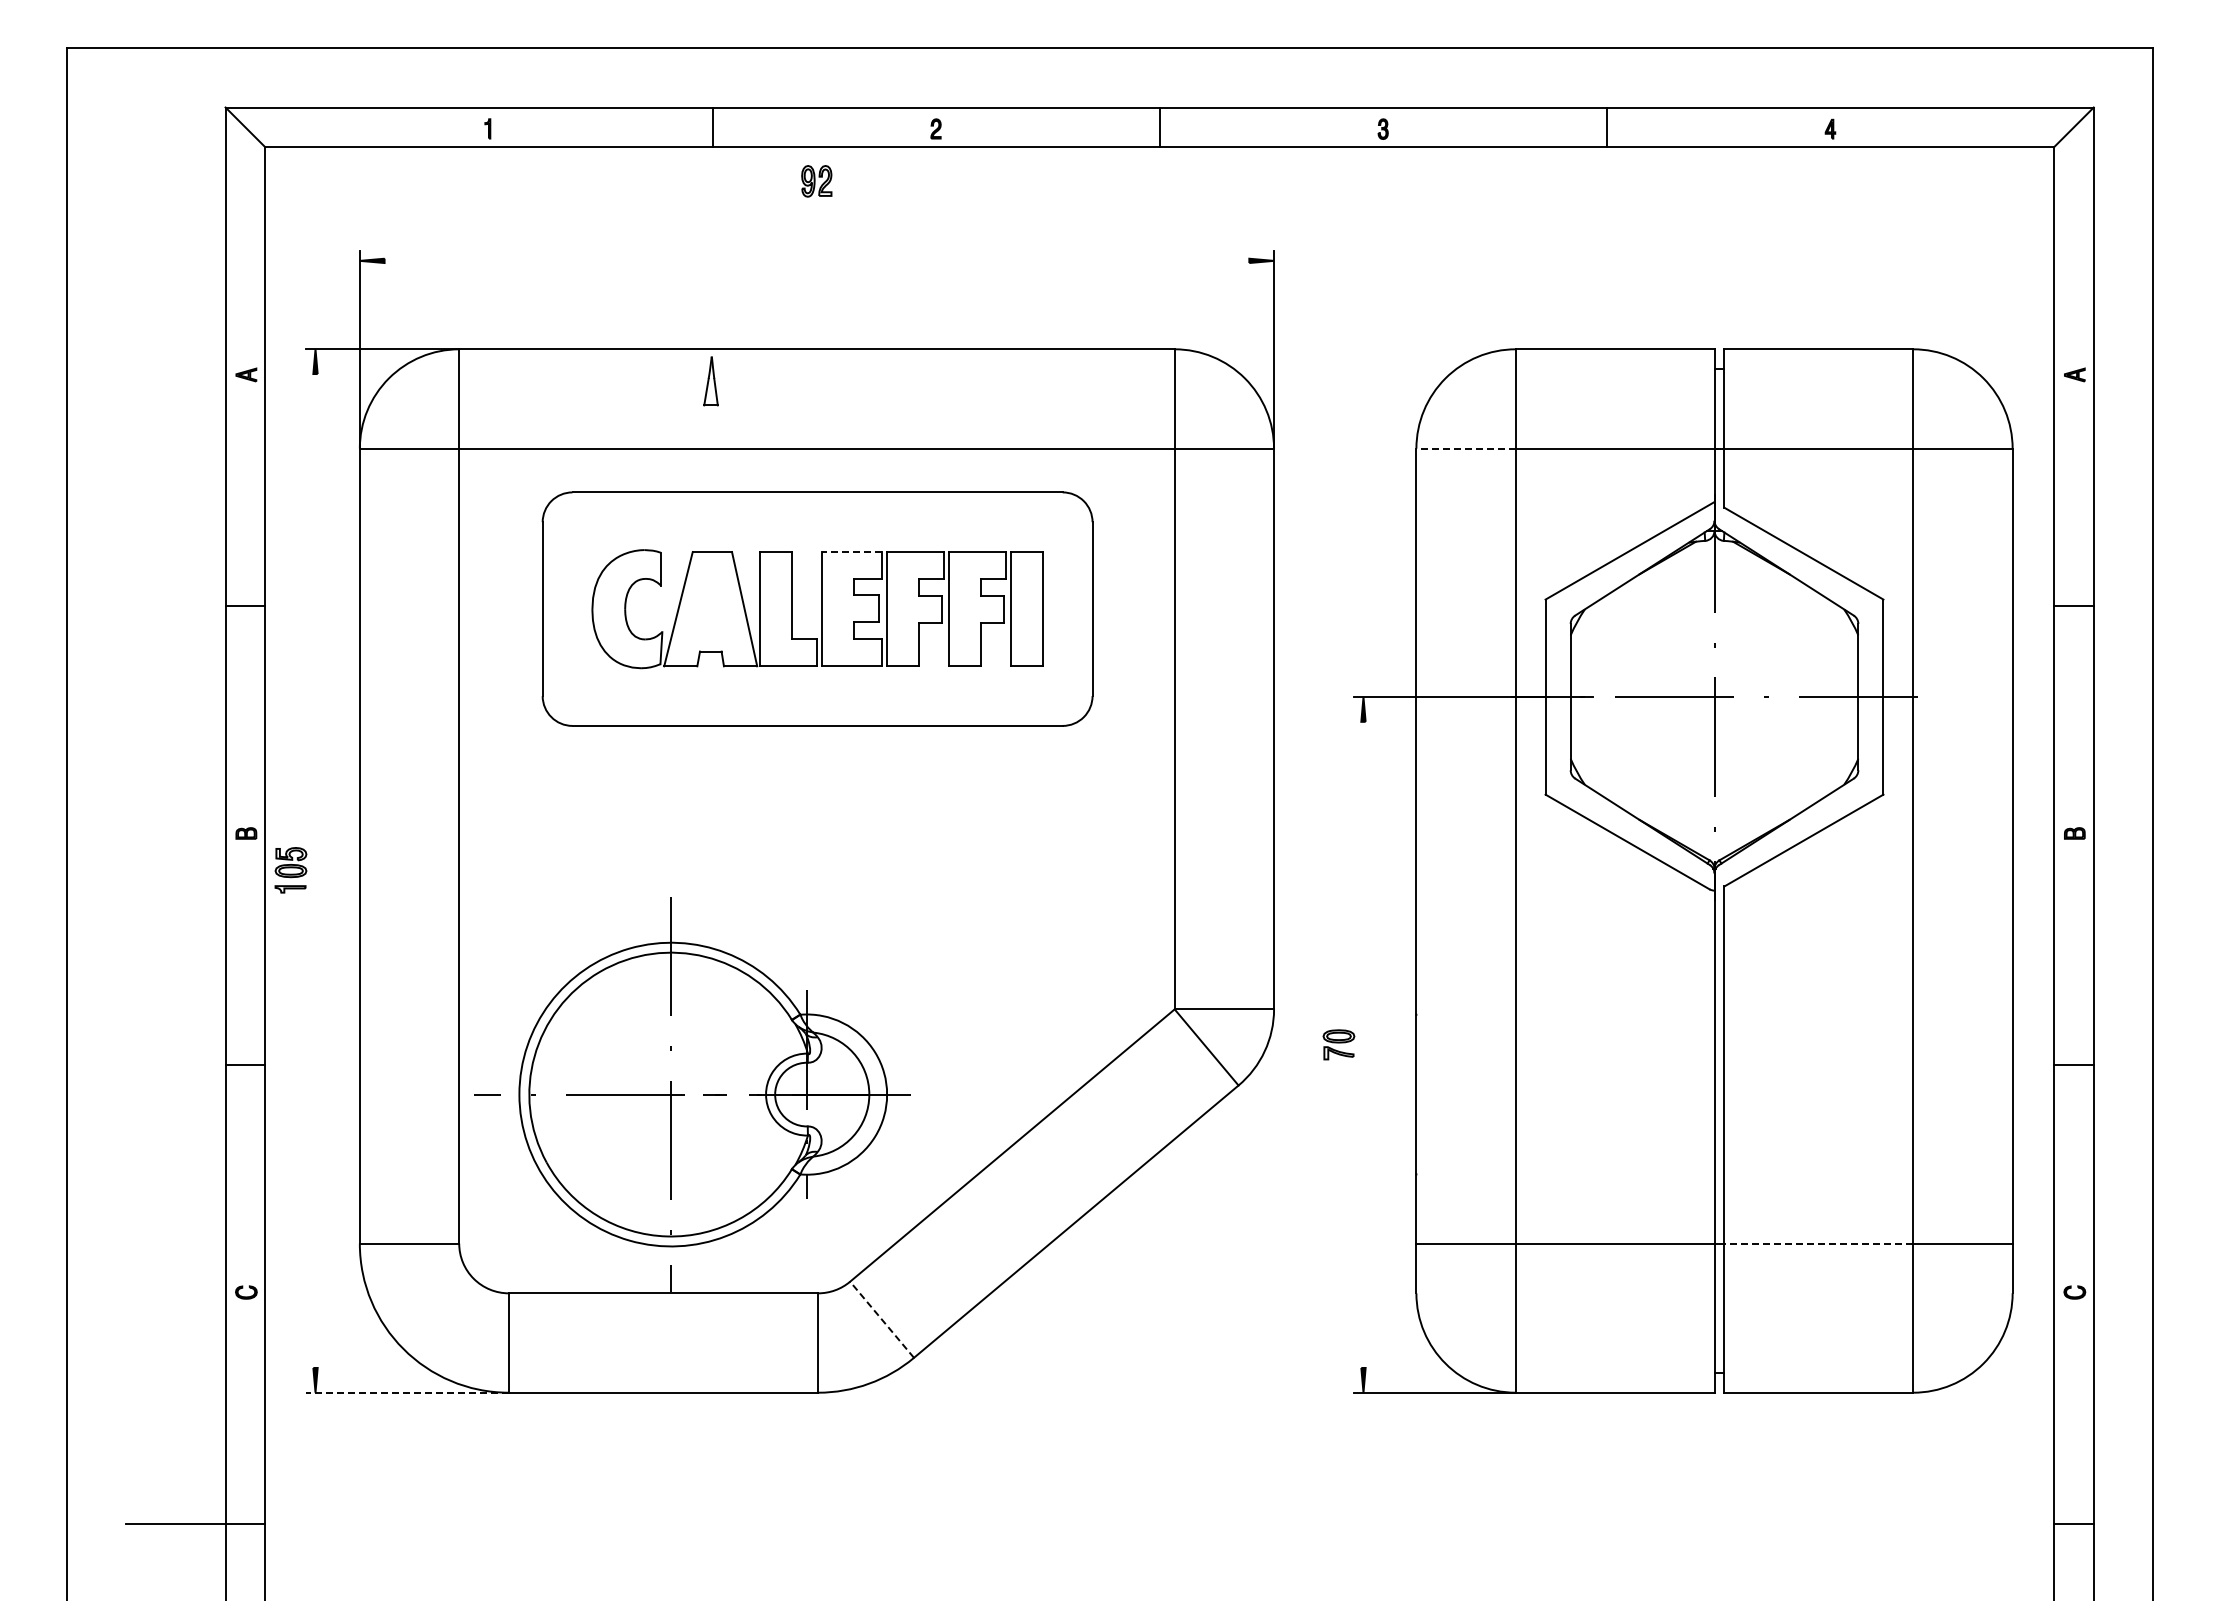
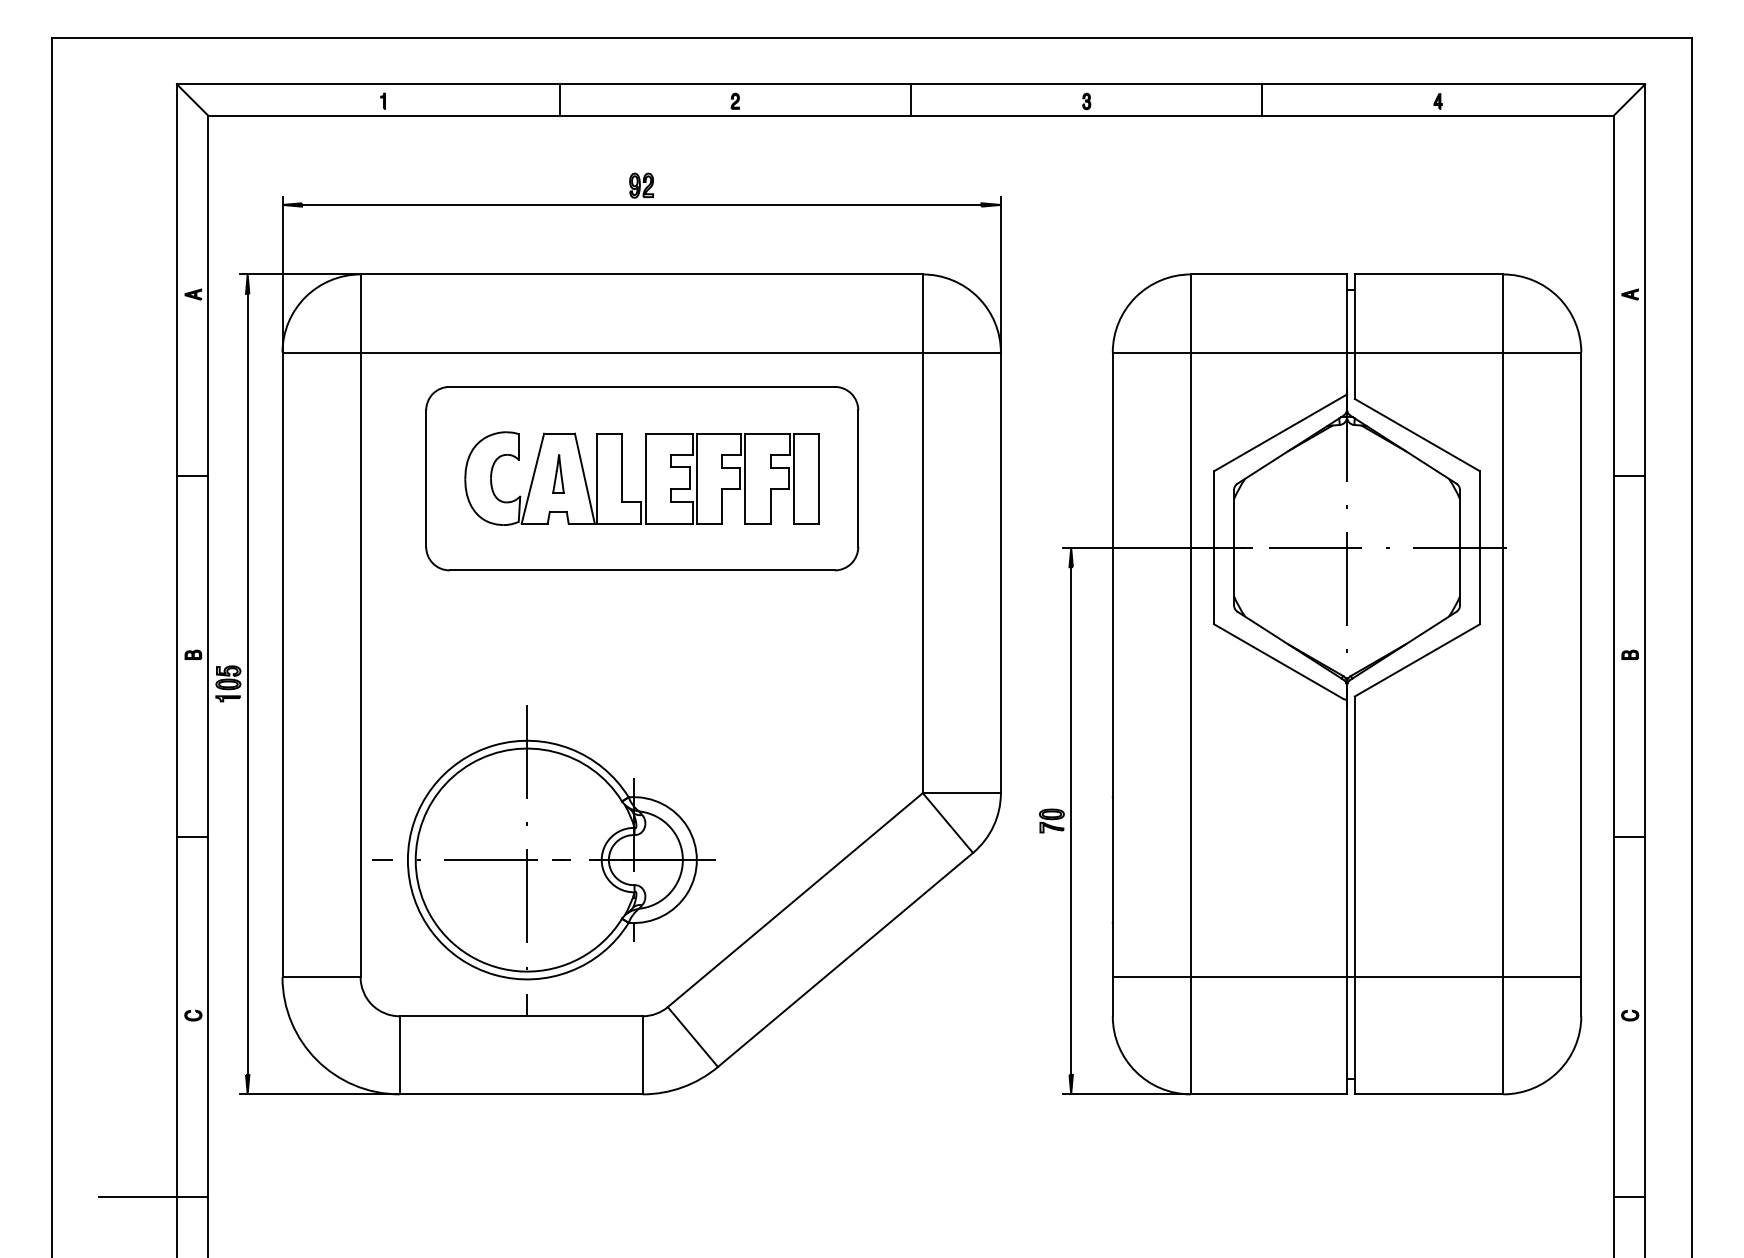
part: (816, 181) -> (641, 185), moved
line: (816, 260) -> (641, 204), added
part: (710, 381) -> (558, 474), moved
line: (1466, 448) -> (1152, 352), dashed -> solid
line: (851, 552) -> (668, 434), dashed -> solid
line: (315, 870) -> (247, 684), added
line: (1363, 1044) -> (1071, 820), added
line: (1818, 1243) -> (1428, 977), dashed -> solid
line: (882, 1319) -> (693, 1036), dashed -> solid
line: (407, 1392) -> (319, 1094), dashed -> solid

